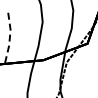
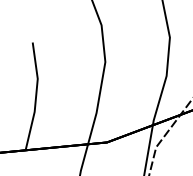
line: (9, 38) -> (35, 96), dashed -> solid

